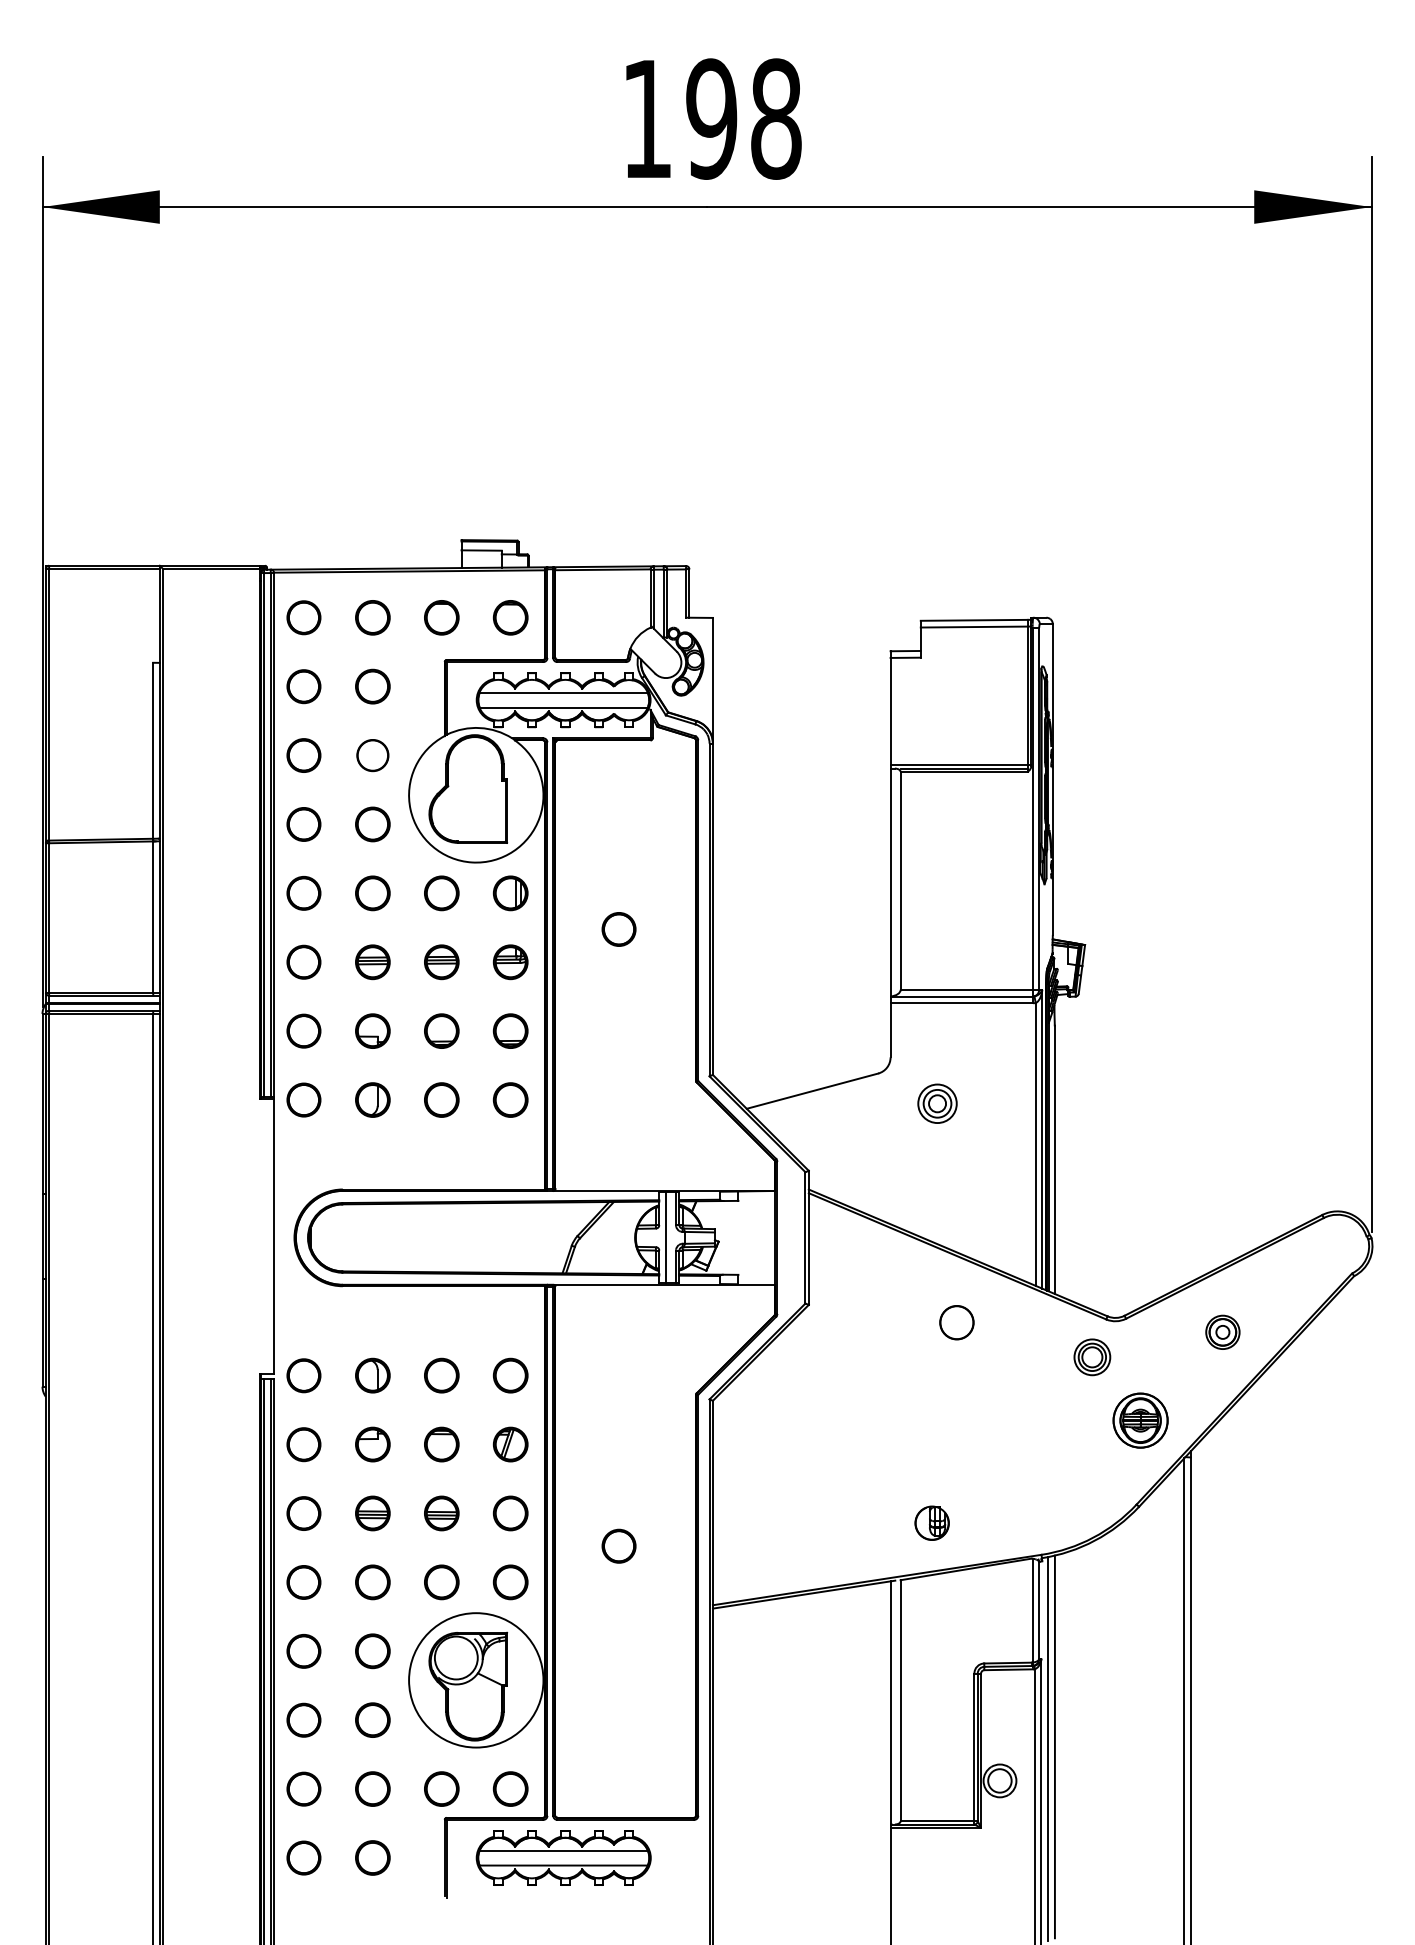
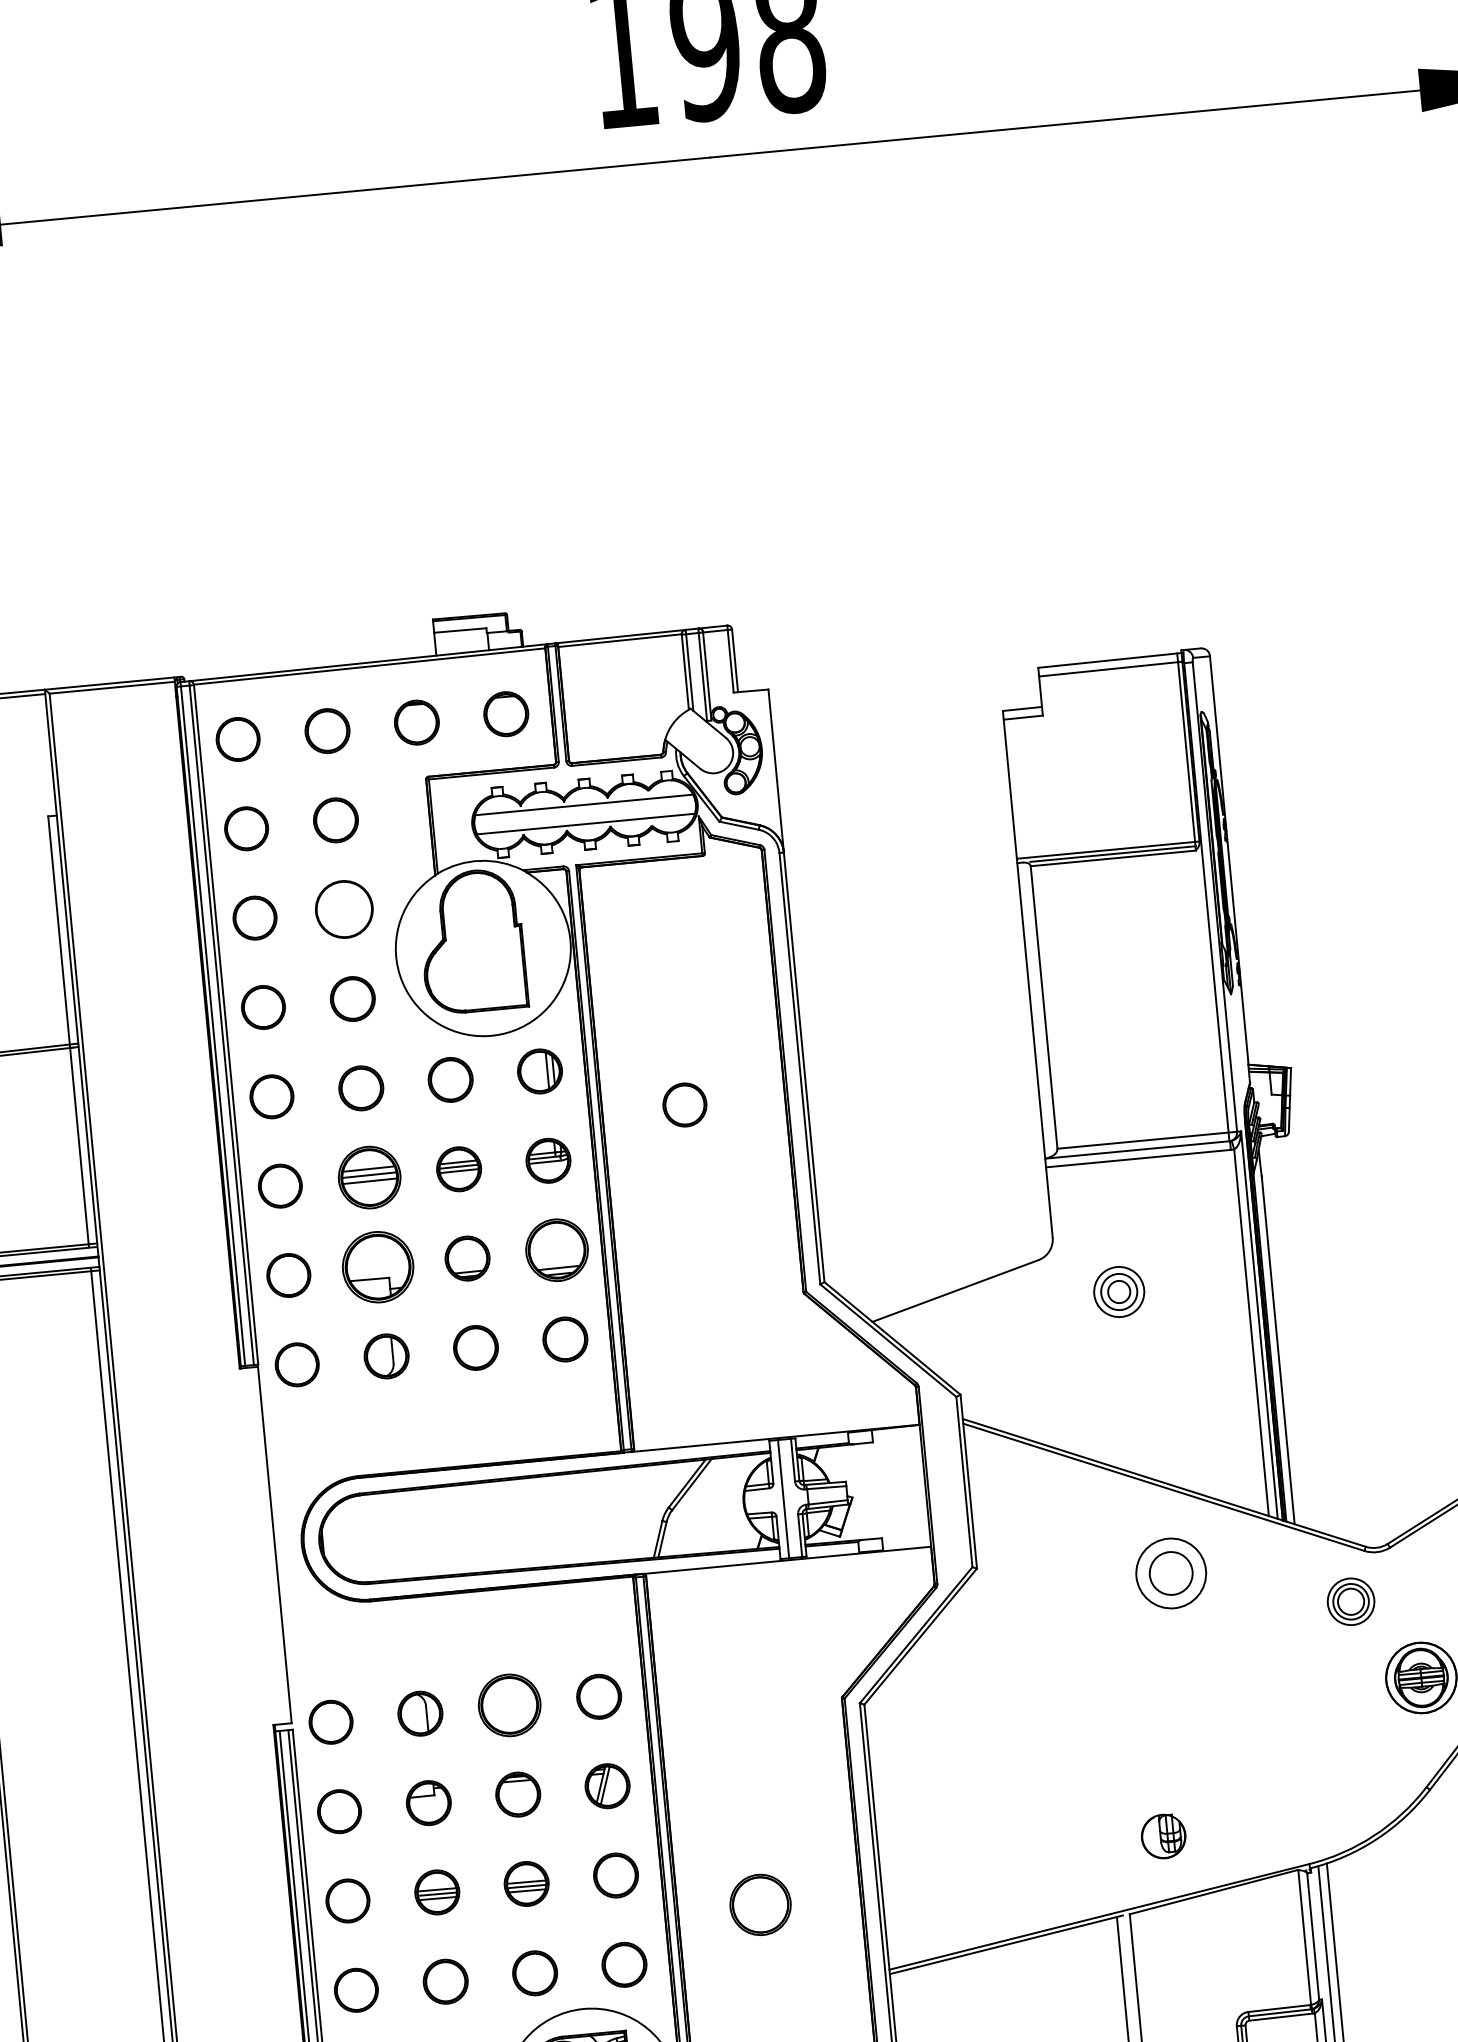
circle: (372, 755) -> (343, 909), size x1.4
part: (372, 962) -> (369, 1178), size x1.4
part: (372, 1030) -> (377, 1266), size x1.6
part: (510, 1030) -> (556, 1249), size x1.4
circle: (956, 1322) -> (1170, 1573), size x1.6
part: (441, 1375) -> (509, 1705), size x1.4
part: (618, 1545) -> (759, 1903), size x1.4

